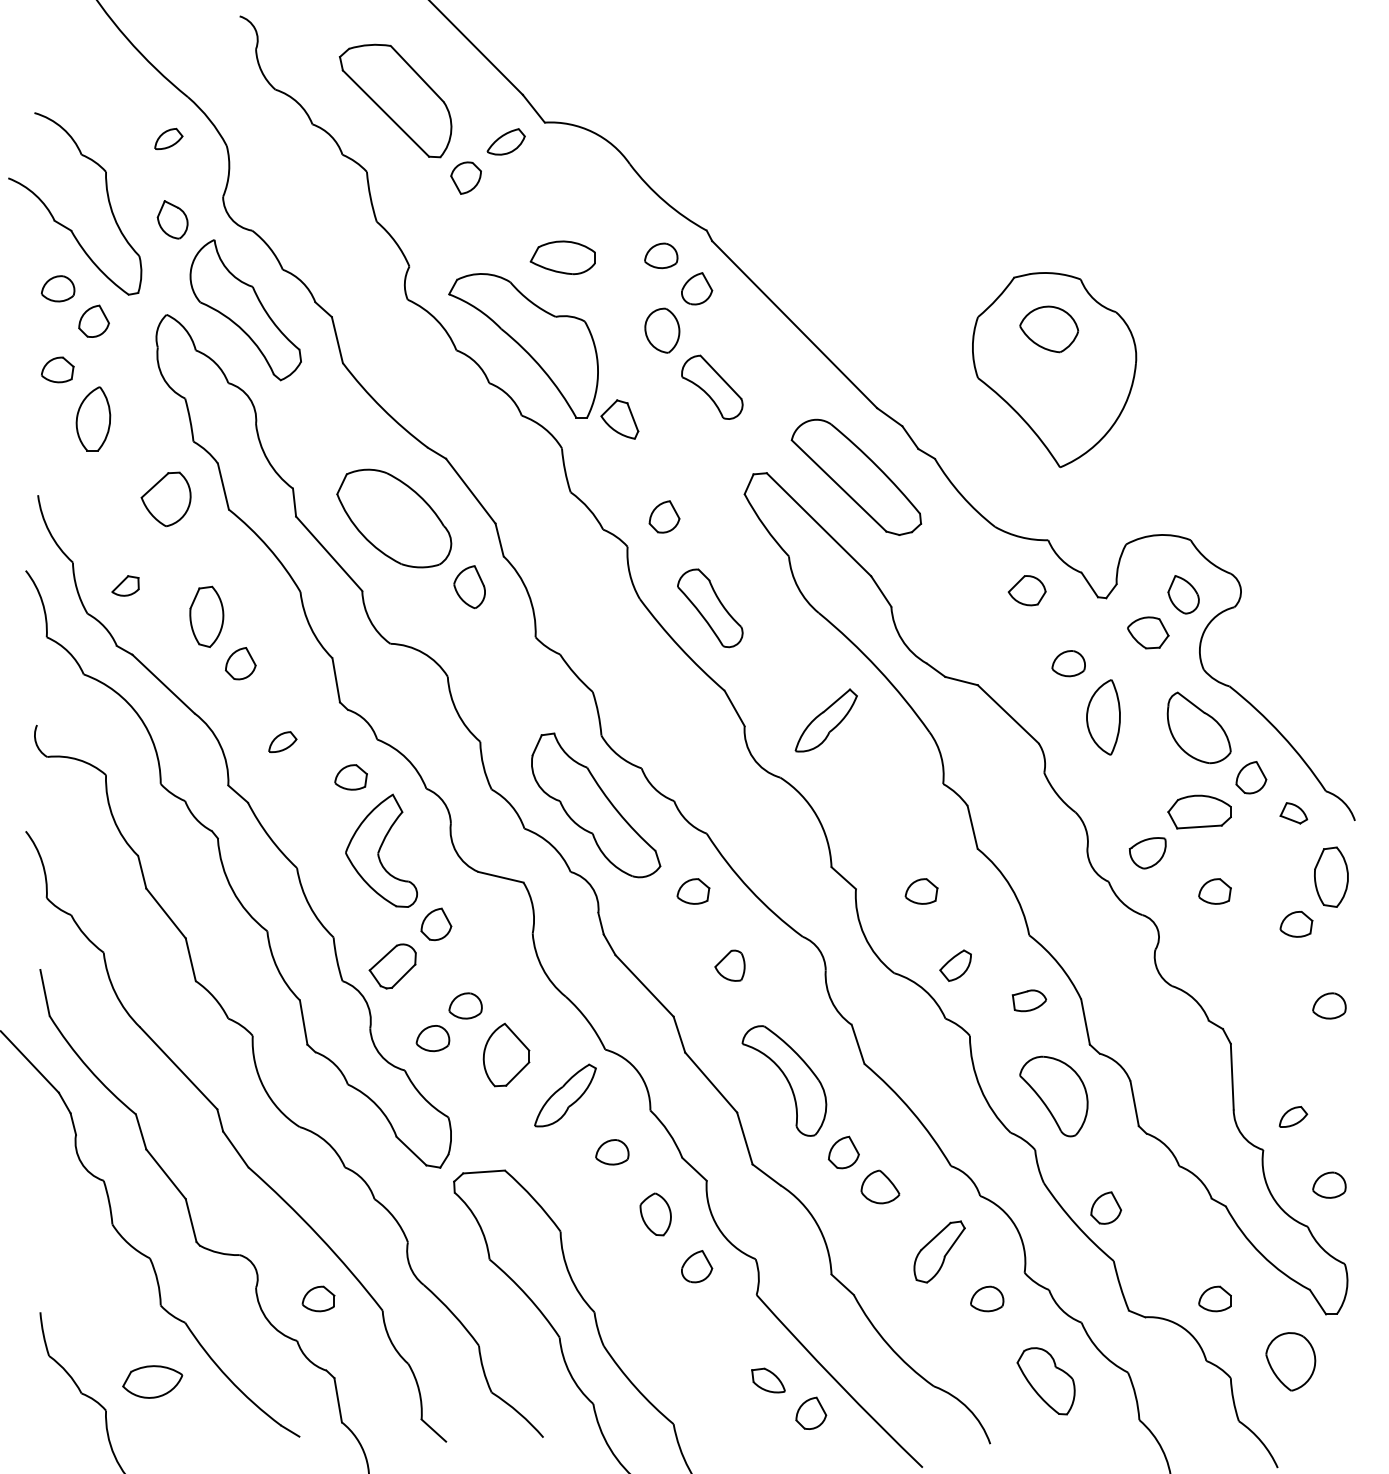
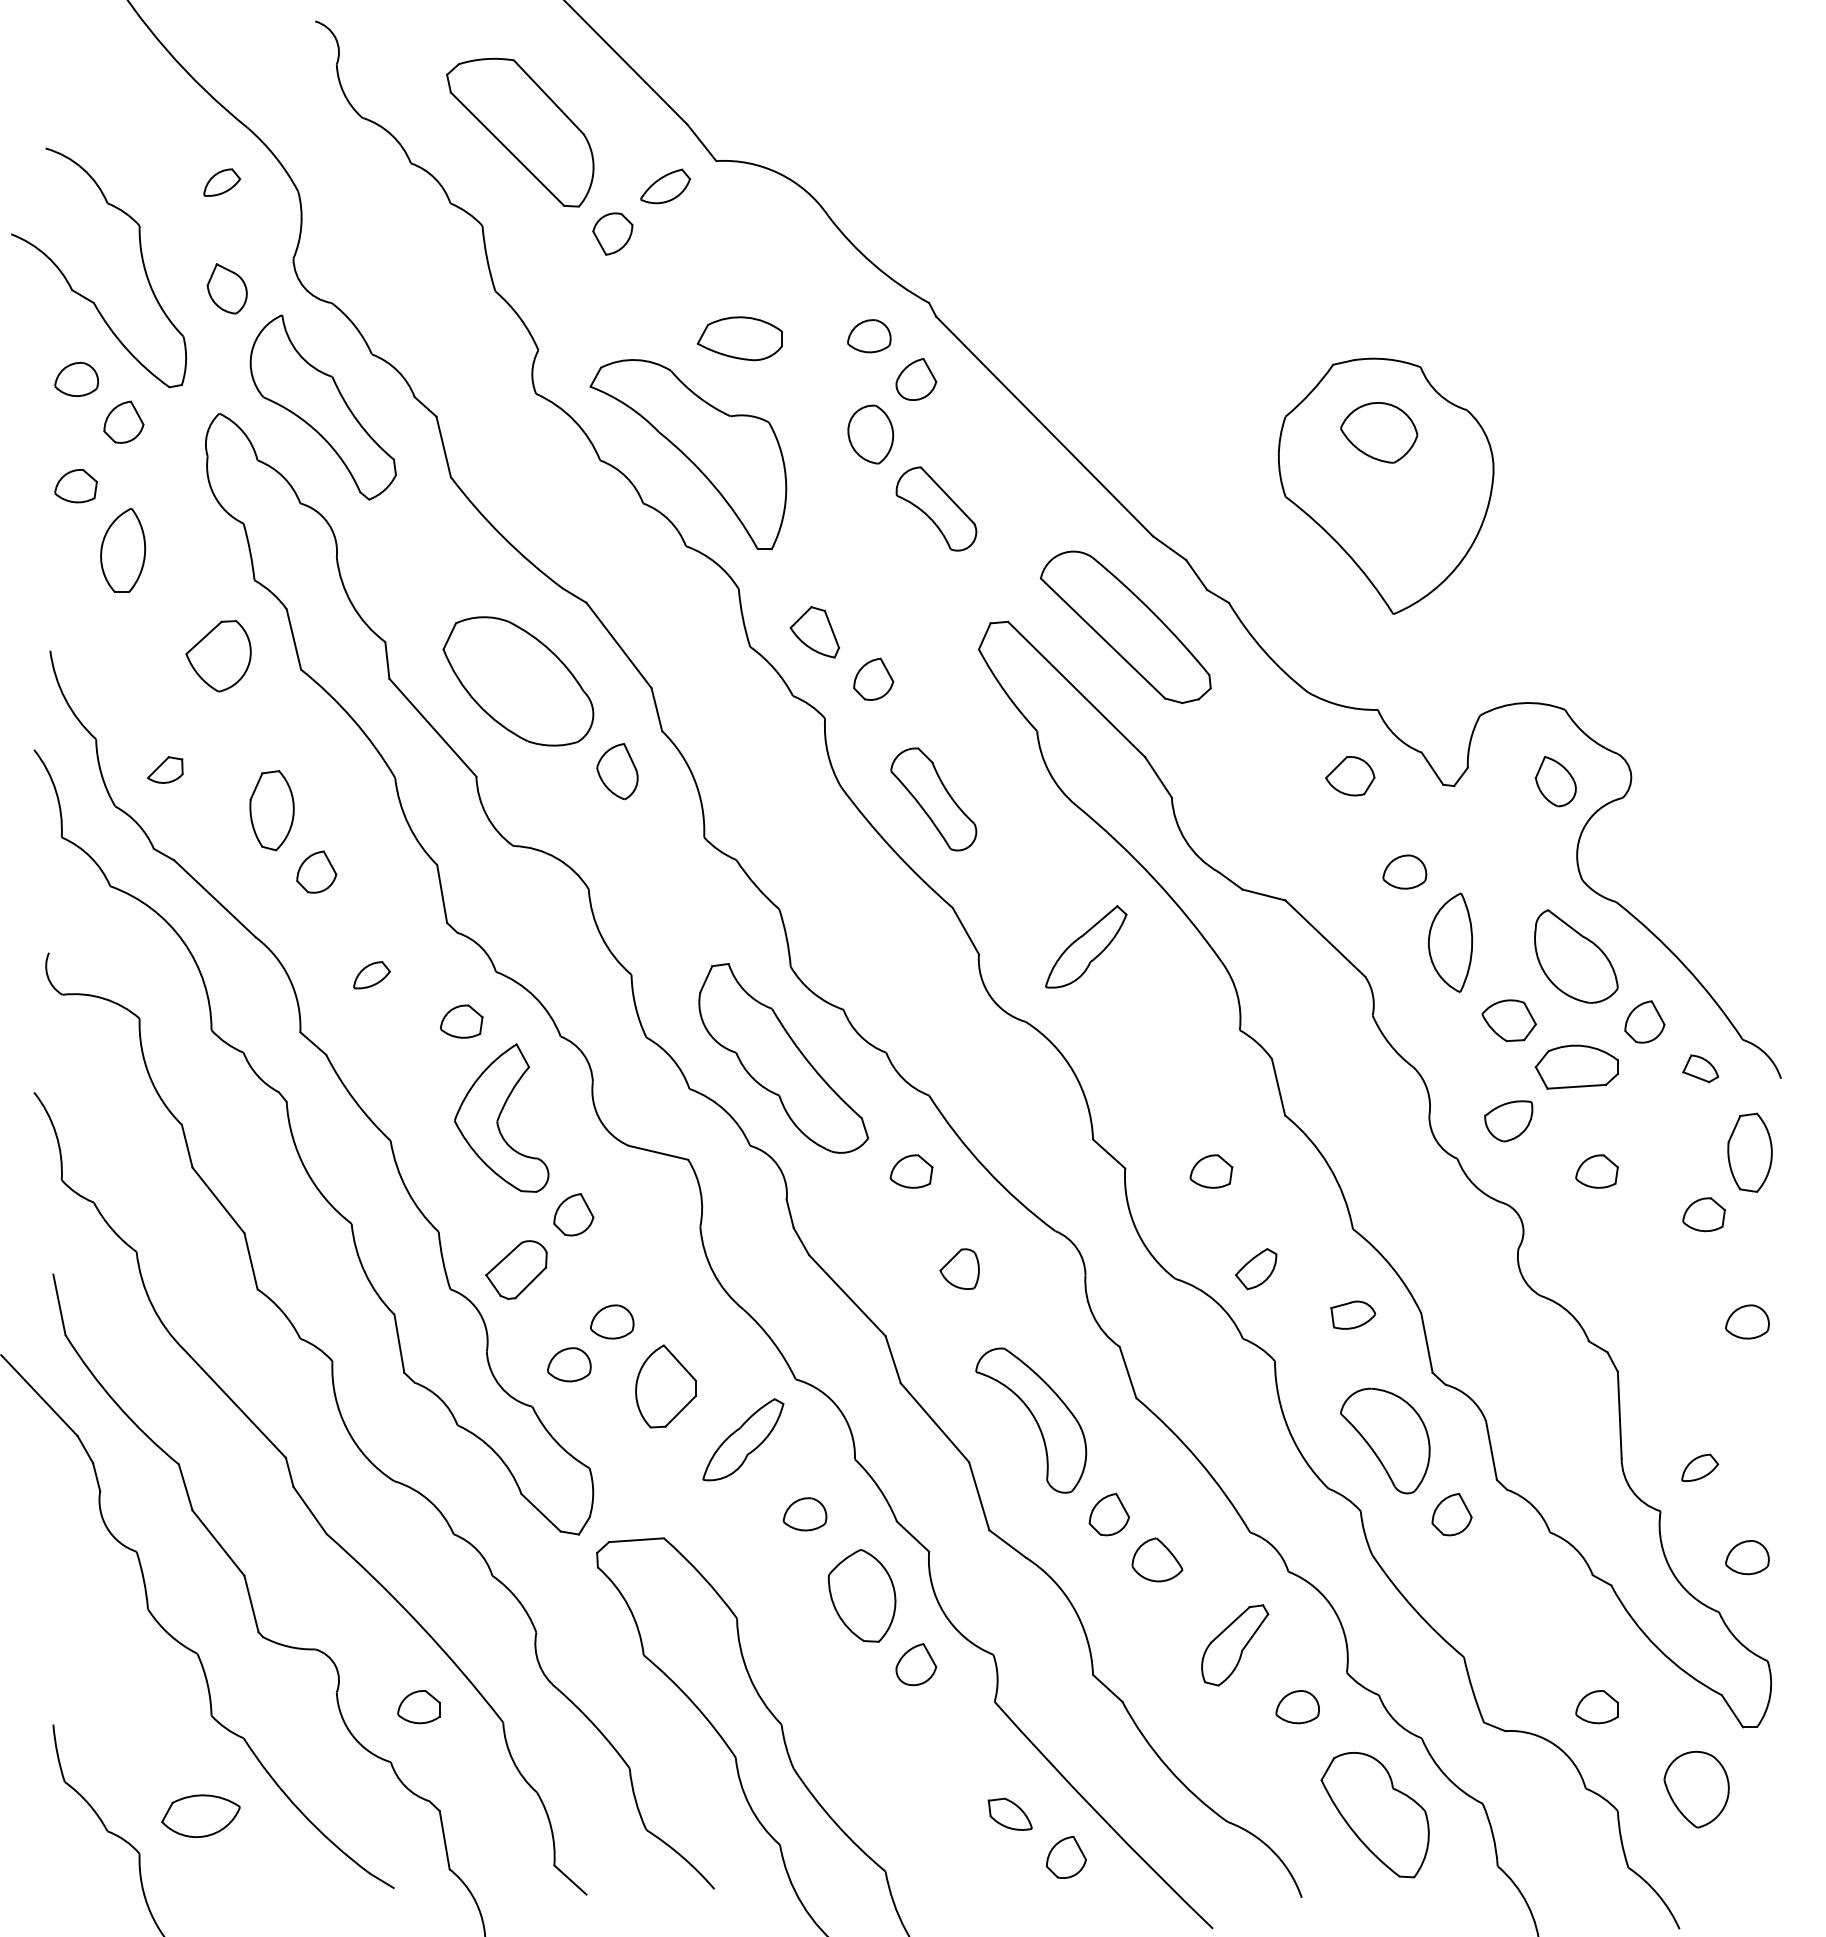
part: (619, 419) -> (814, 632), moved
part: (1147, 632) -> (1508, 1020), moved
part: (1105, 1207) -> (1451, 1514), moved
part: (655, 1214) -> (861, 1595), size x1.67
part: (1045, 1381) -> (1374, 1815), size x1.43

